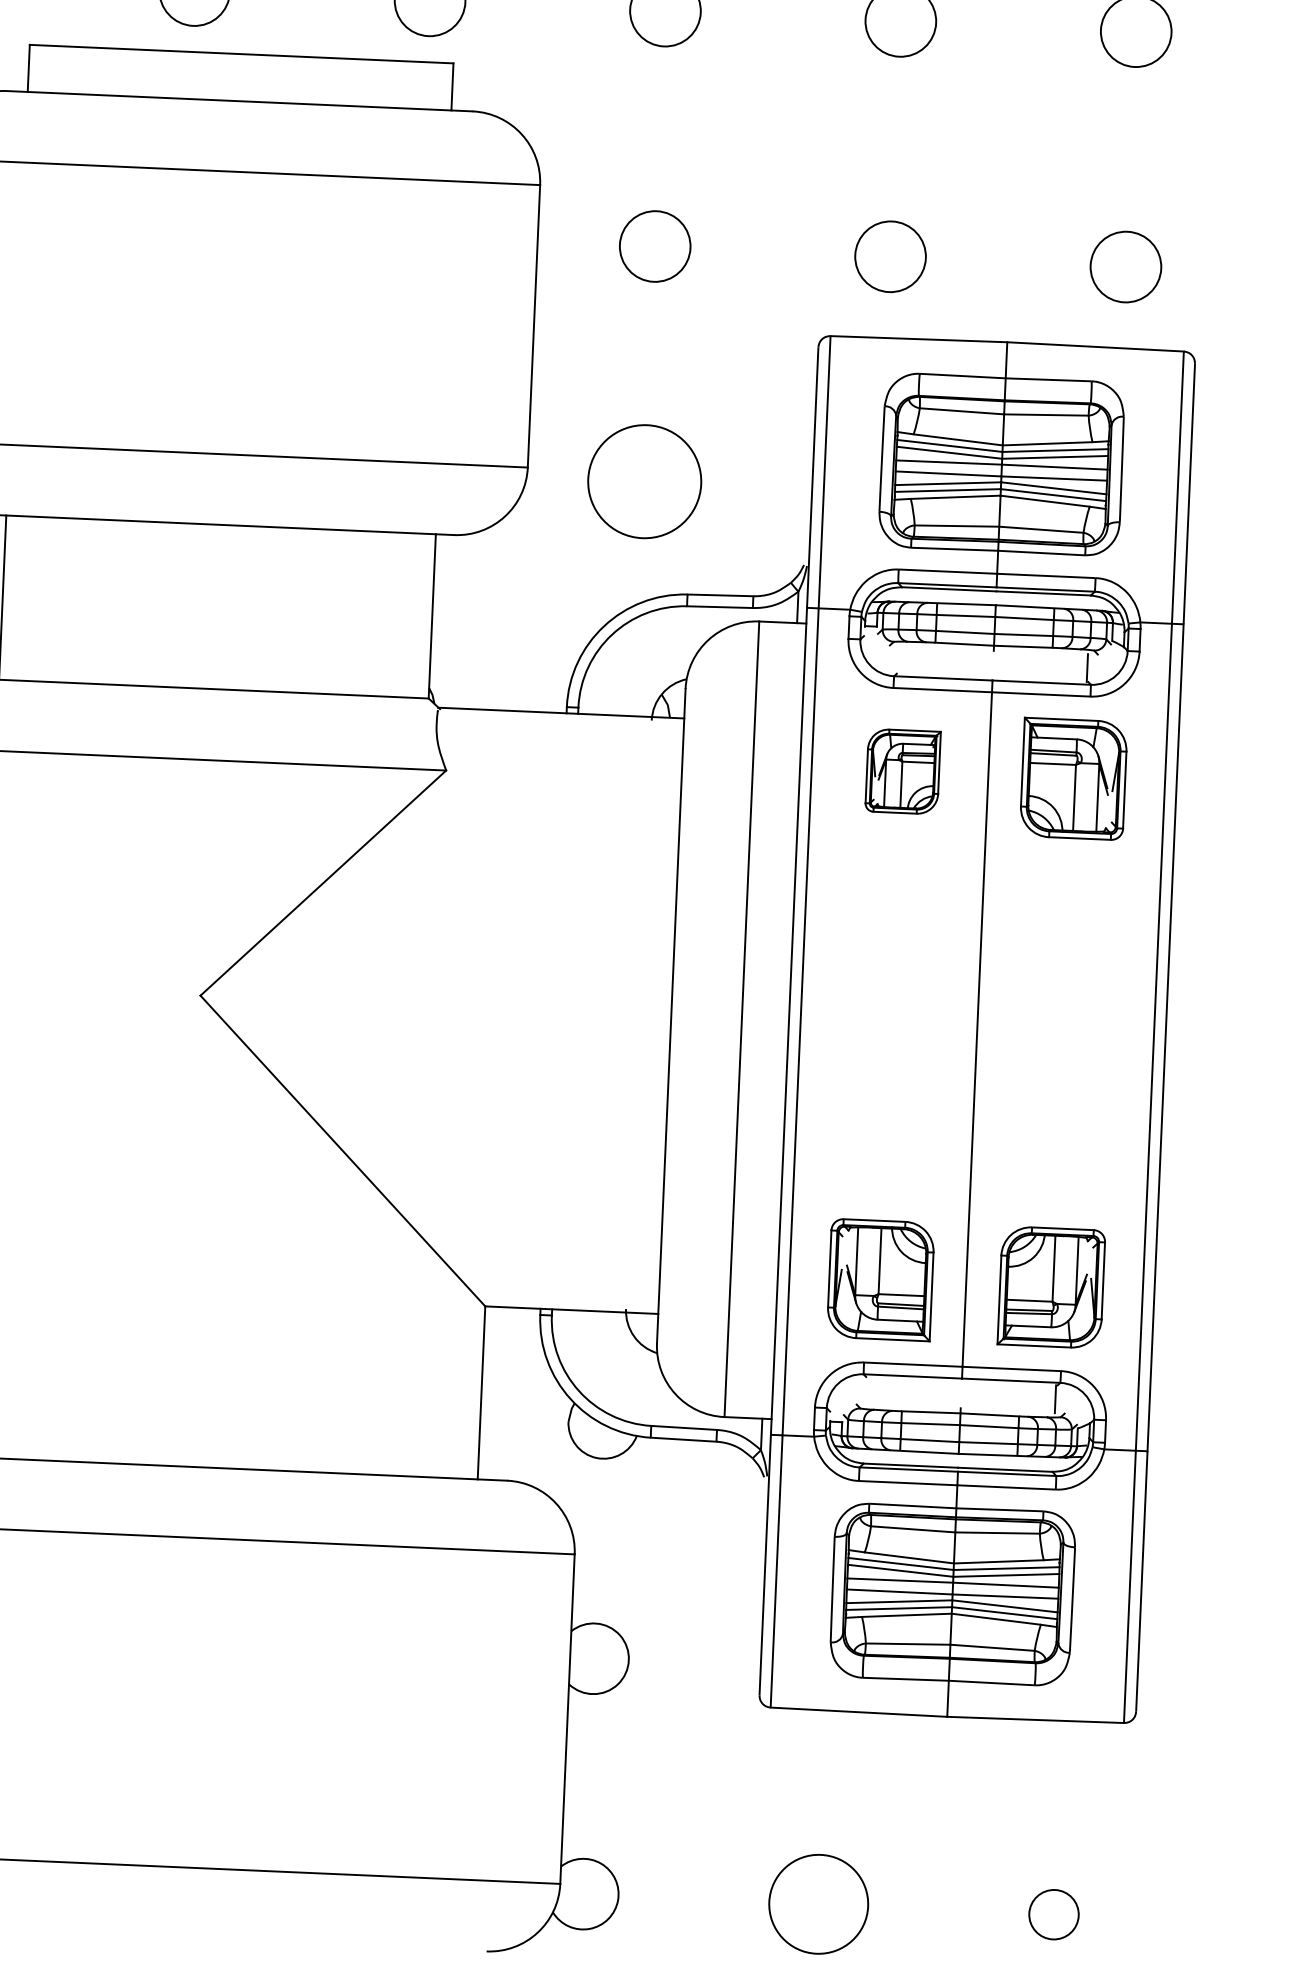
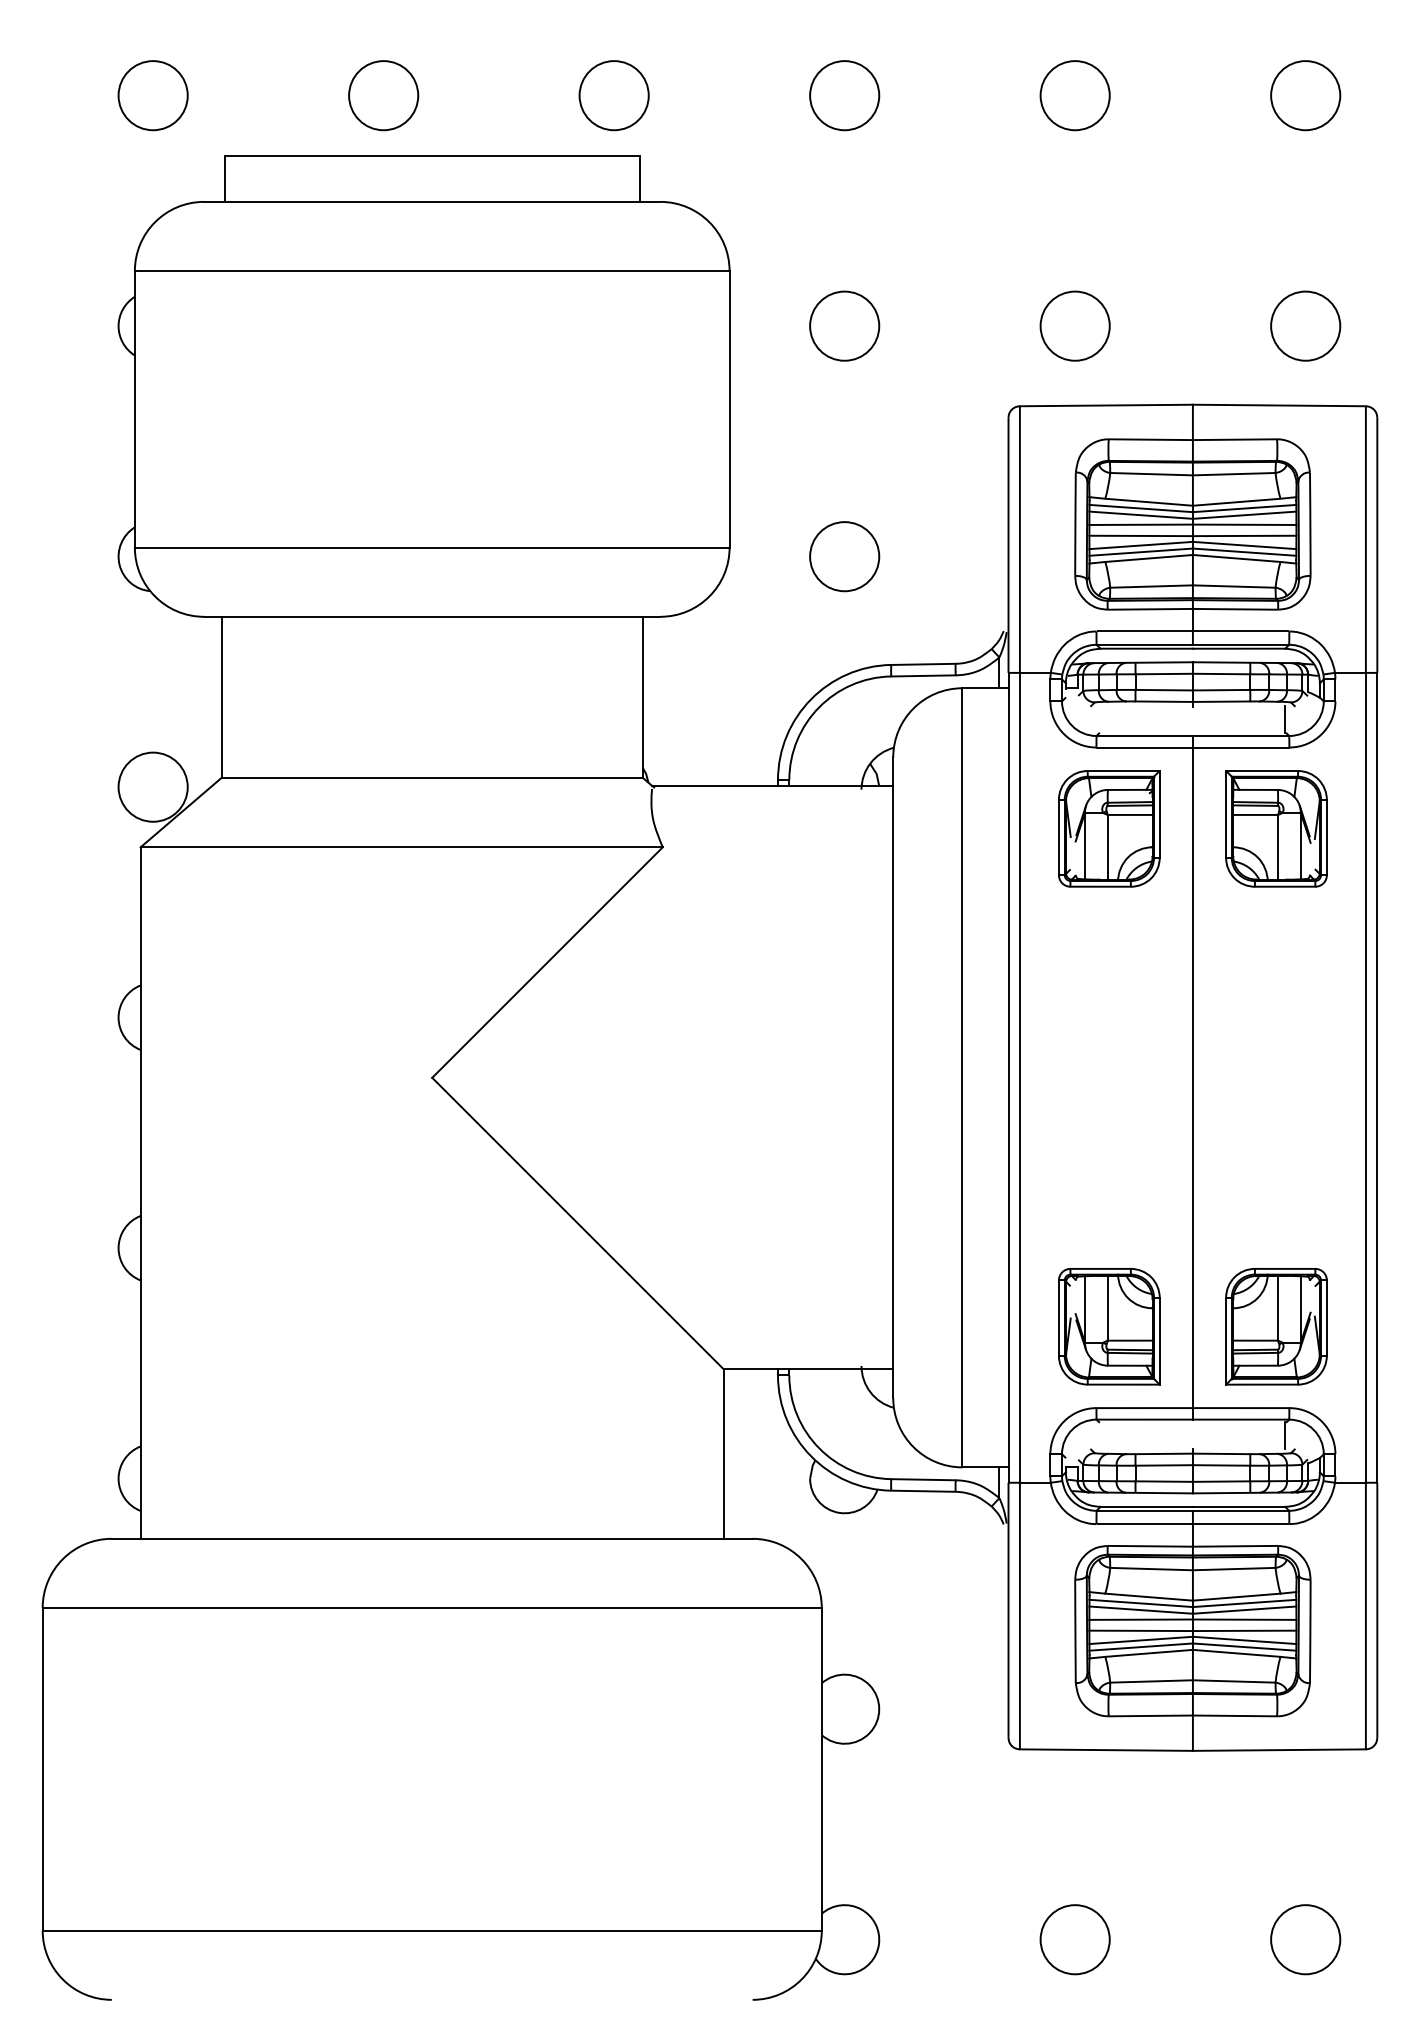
circle: (644, 481) -> (844, 556), size x0.62
part: (903, 771) -> (1109, 828), size x1.43
circle: (817, 1904) -> (1074, 1939), size x0.71
circle: (1053, 1914) -> (1305, 1939), size x1.43

